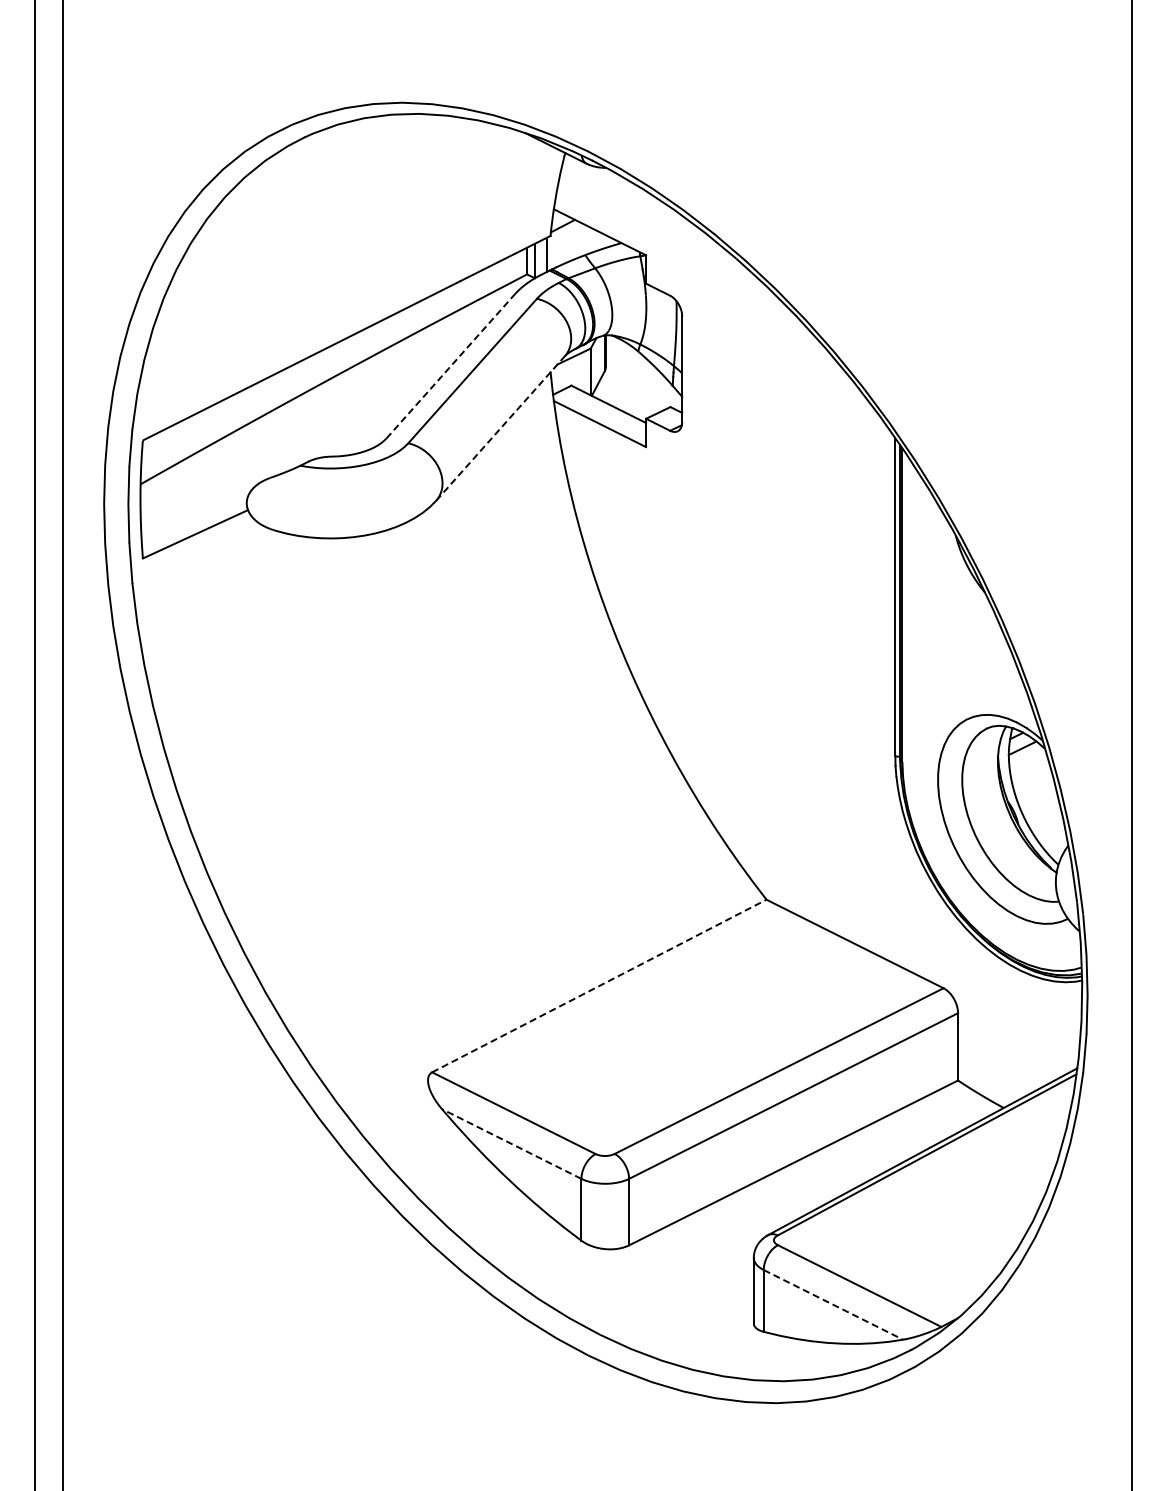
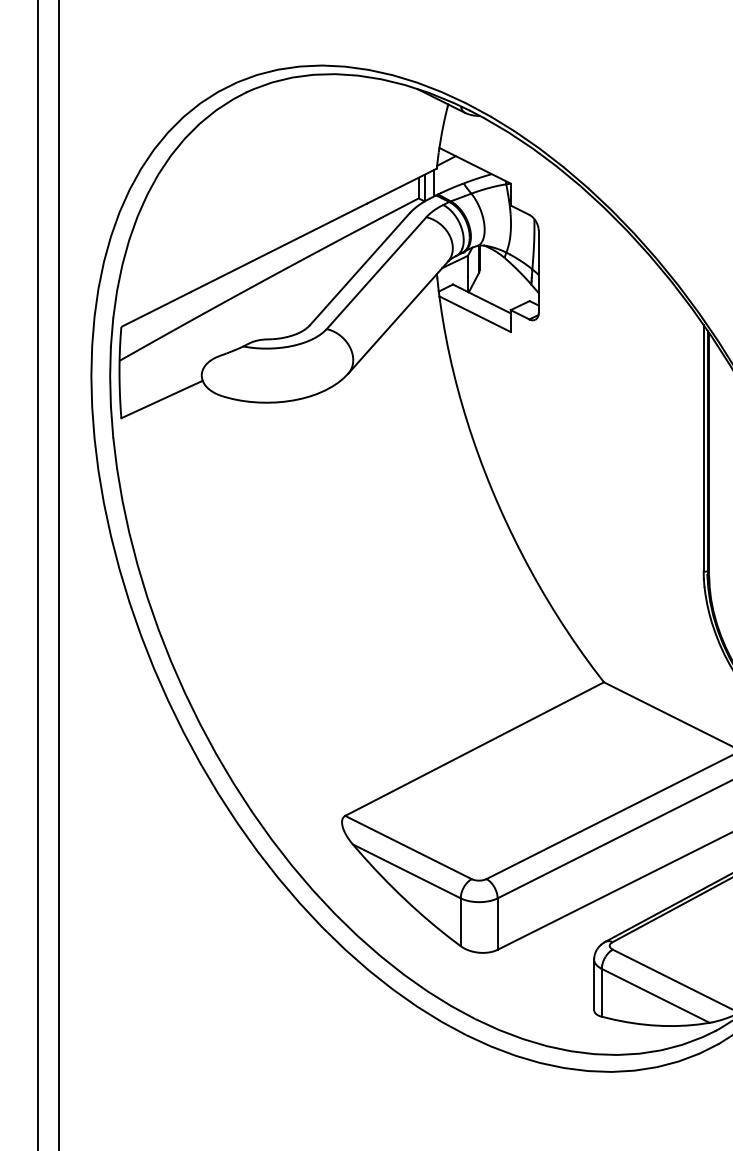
line: (450, 366) -> (359, 269), dashed -> solid
line: (500, 428) -> (398, 317), dashed -> solid
line: (599, 985) -> (474, 748), dashed -> solid
line: (511, 1144) -> (406, 871), dashed -> solid
line: (833, 1304) -> (655, 995), dashed -> solid

